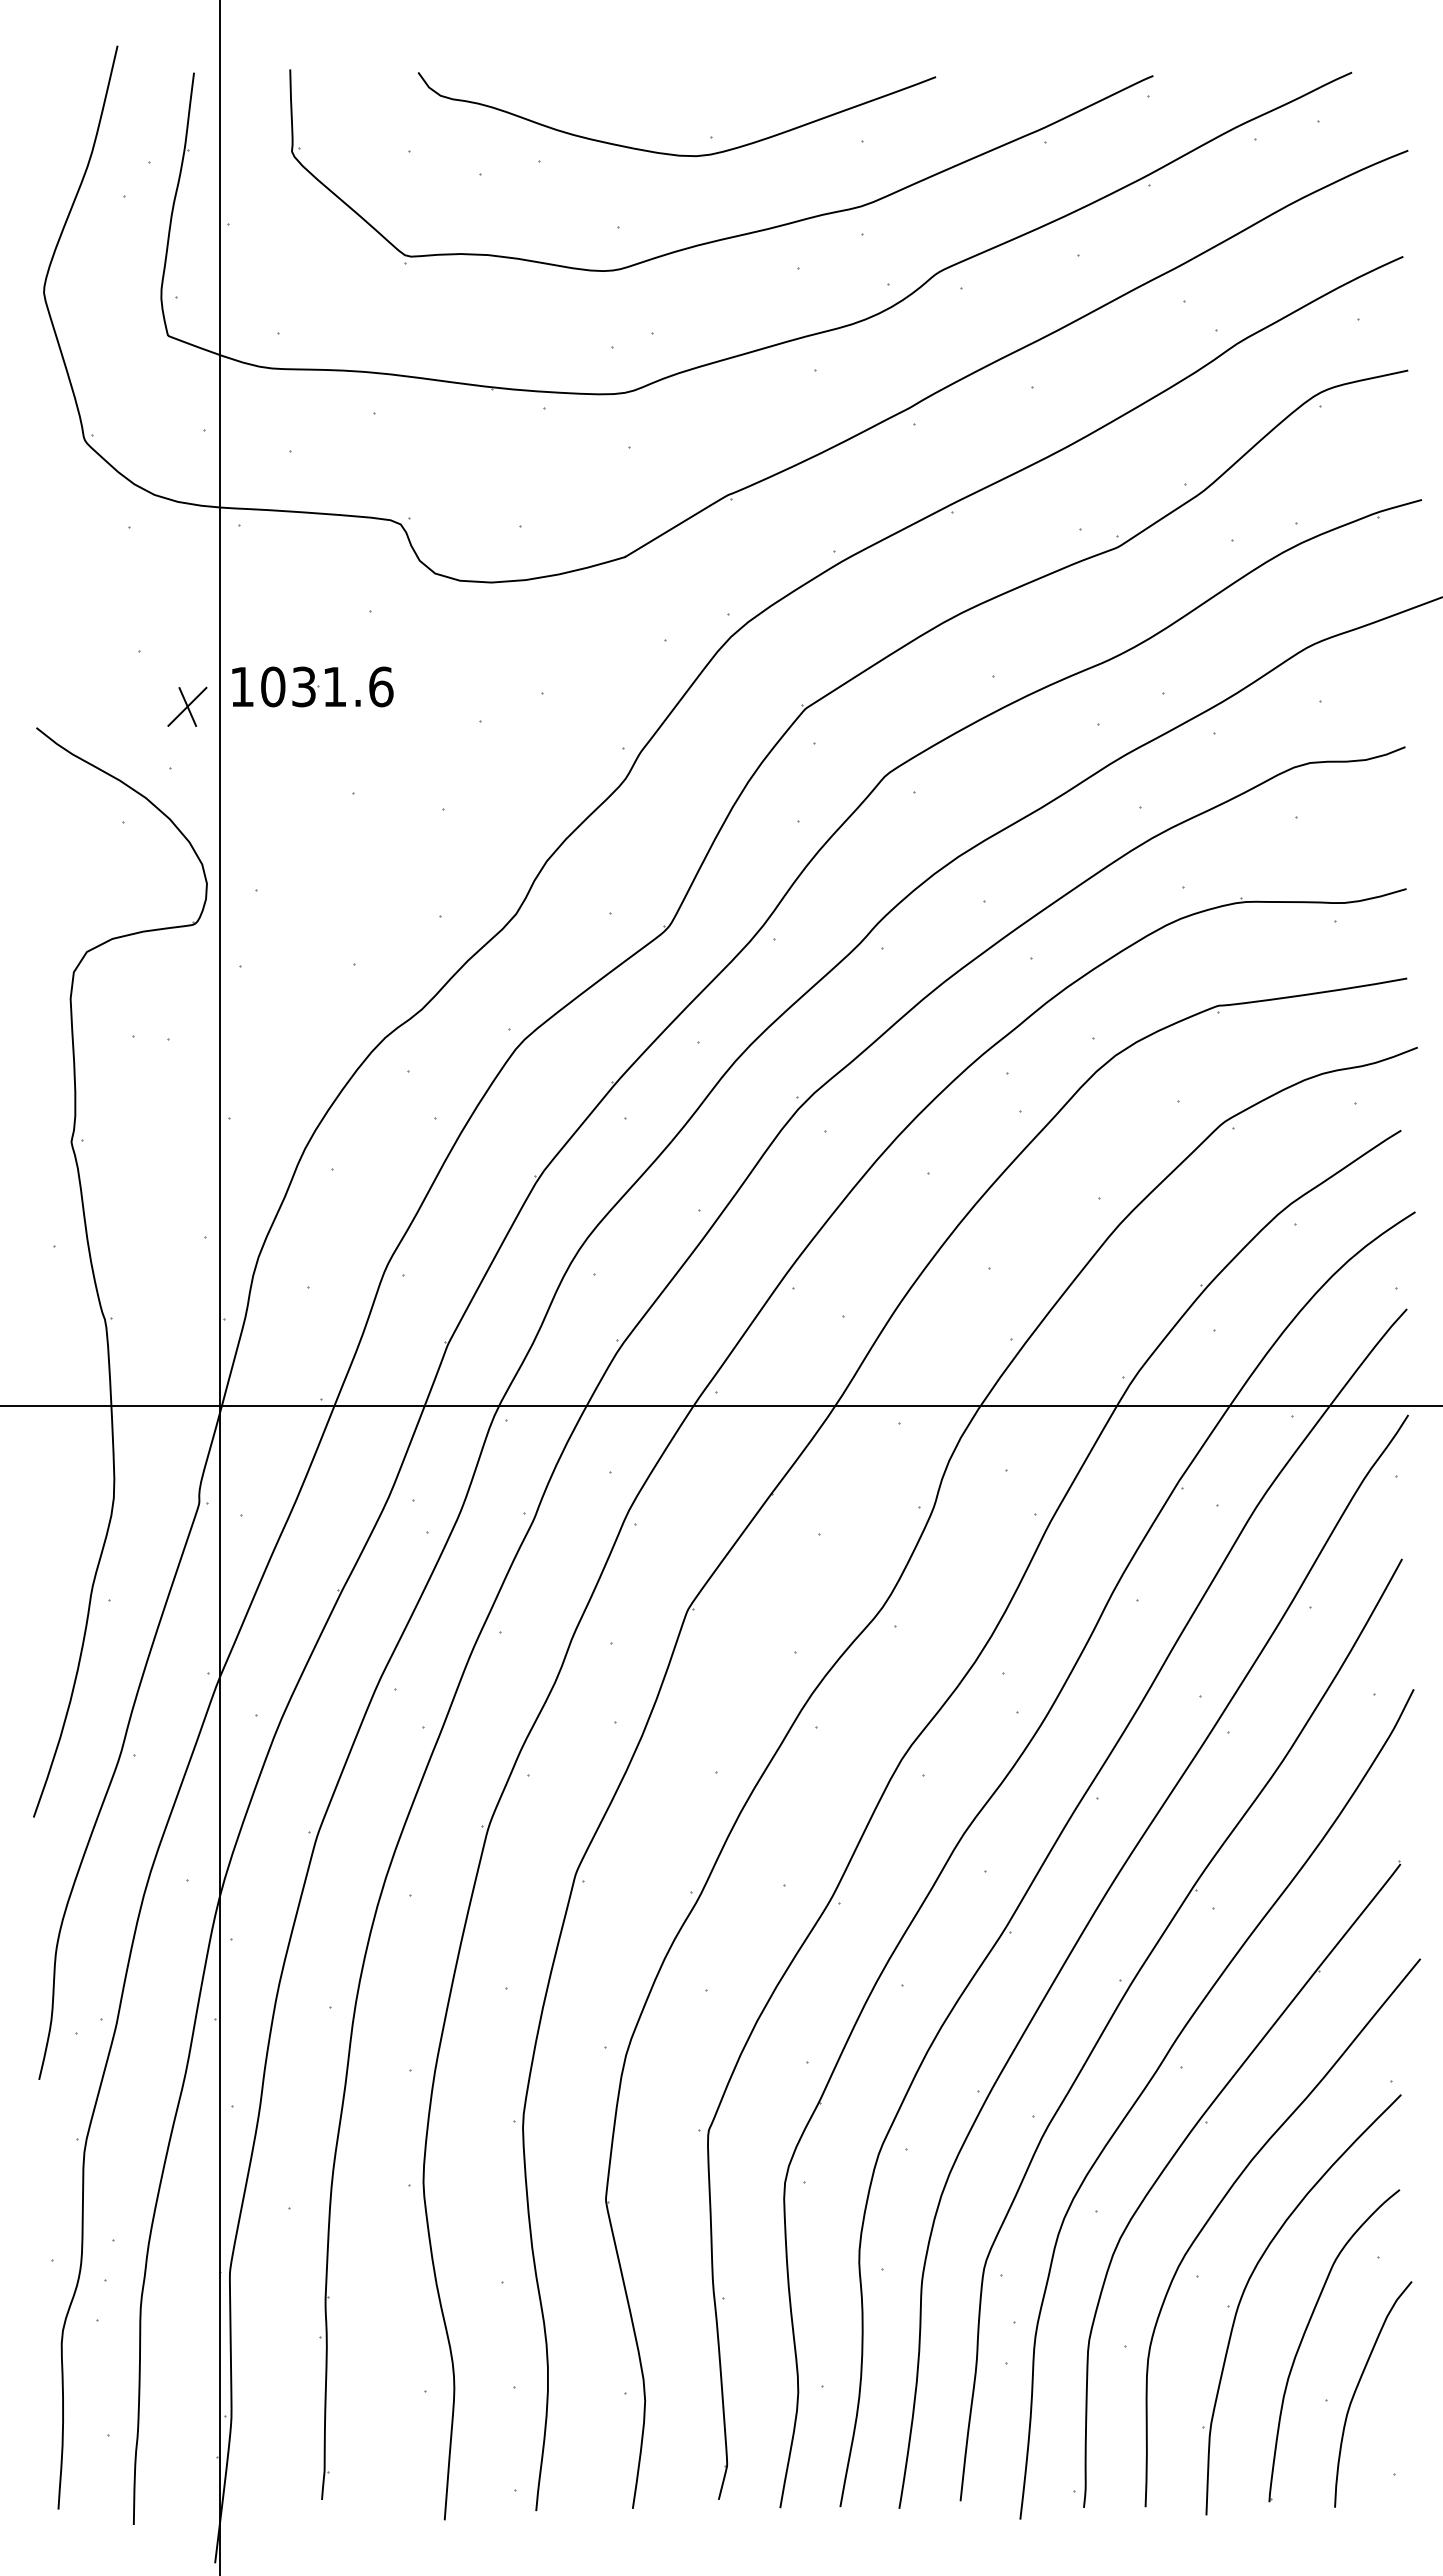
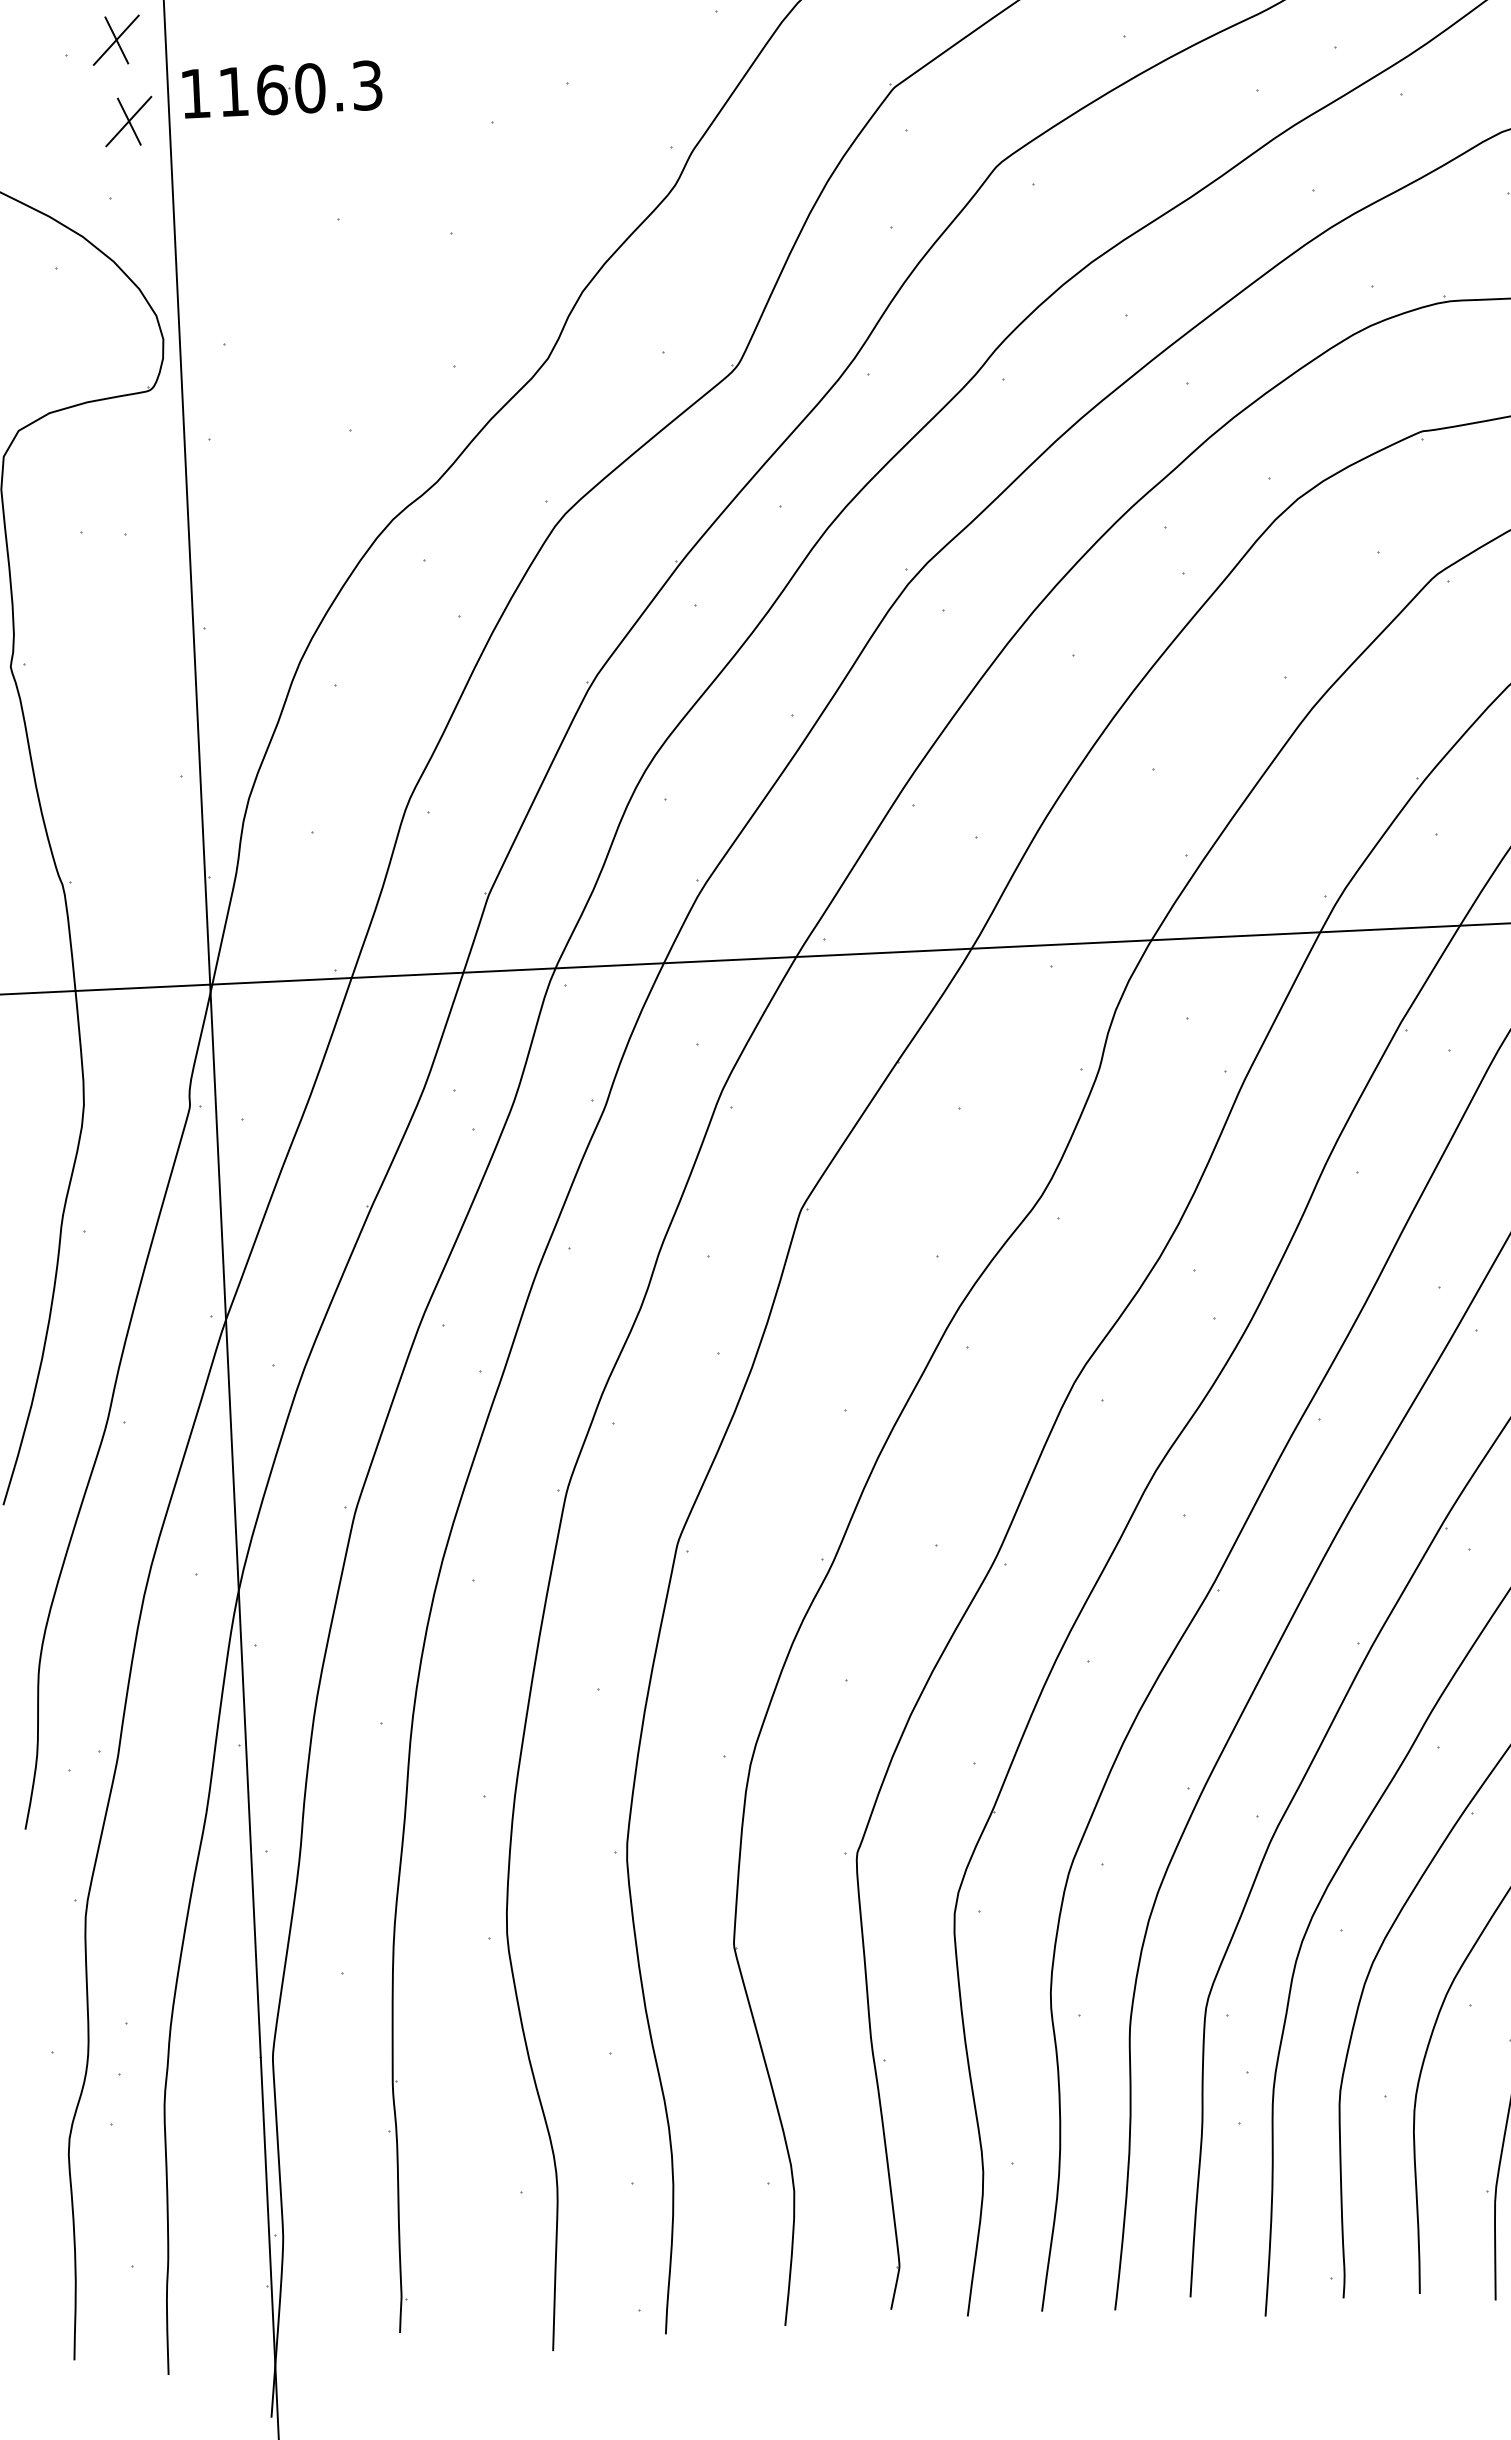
part: (180, 640) -> (116, 39), added
text: (327, 686) -> (301, 88), 1031.6 -> 1160.3

